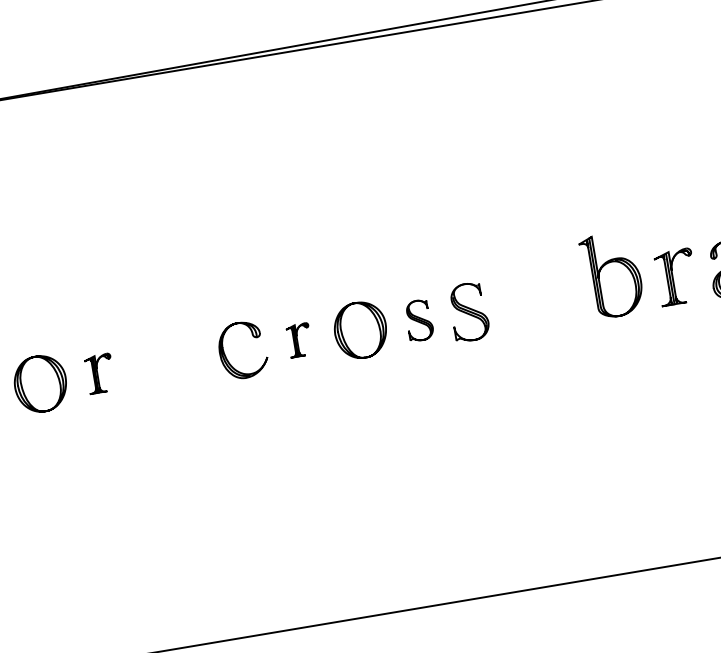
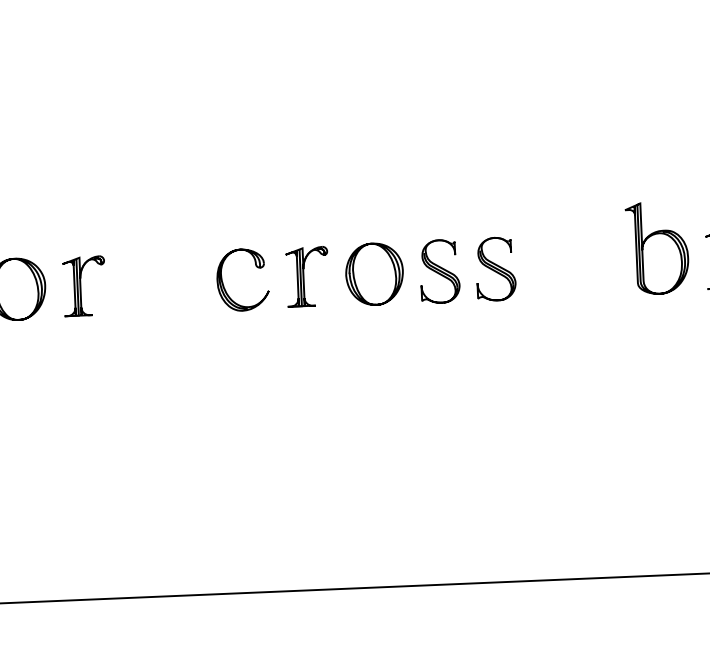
part: (419, 320) -> (440, 271), size x1.43
part: (297, 340) -> (304, 276), size x1.67
part: (97, 373) -> (80, 285), size x1.43

